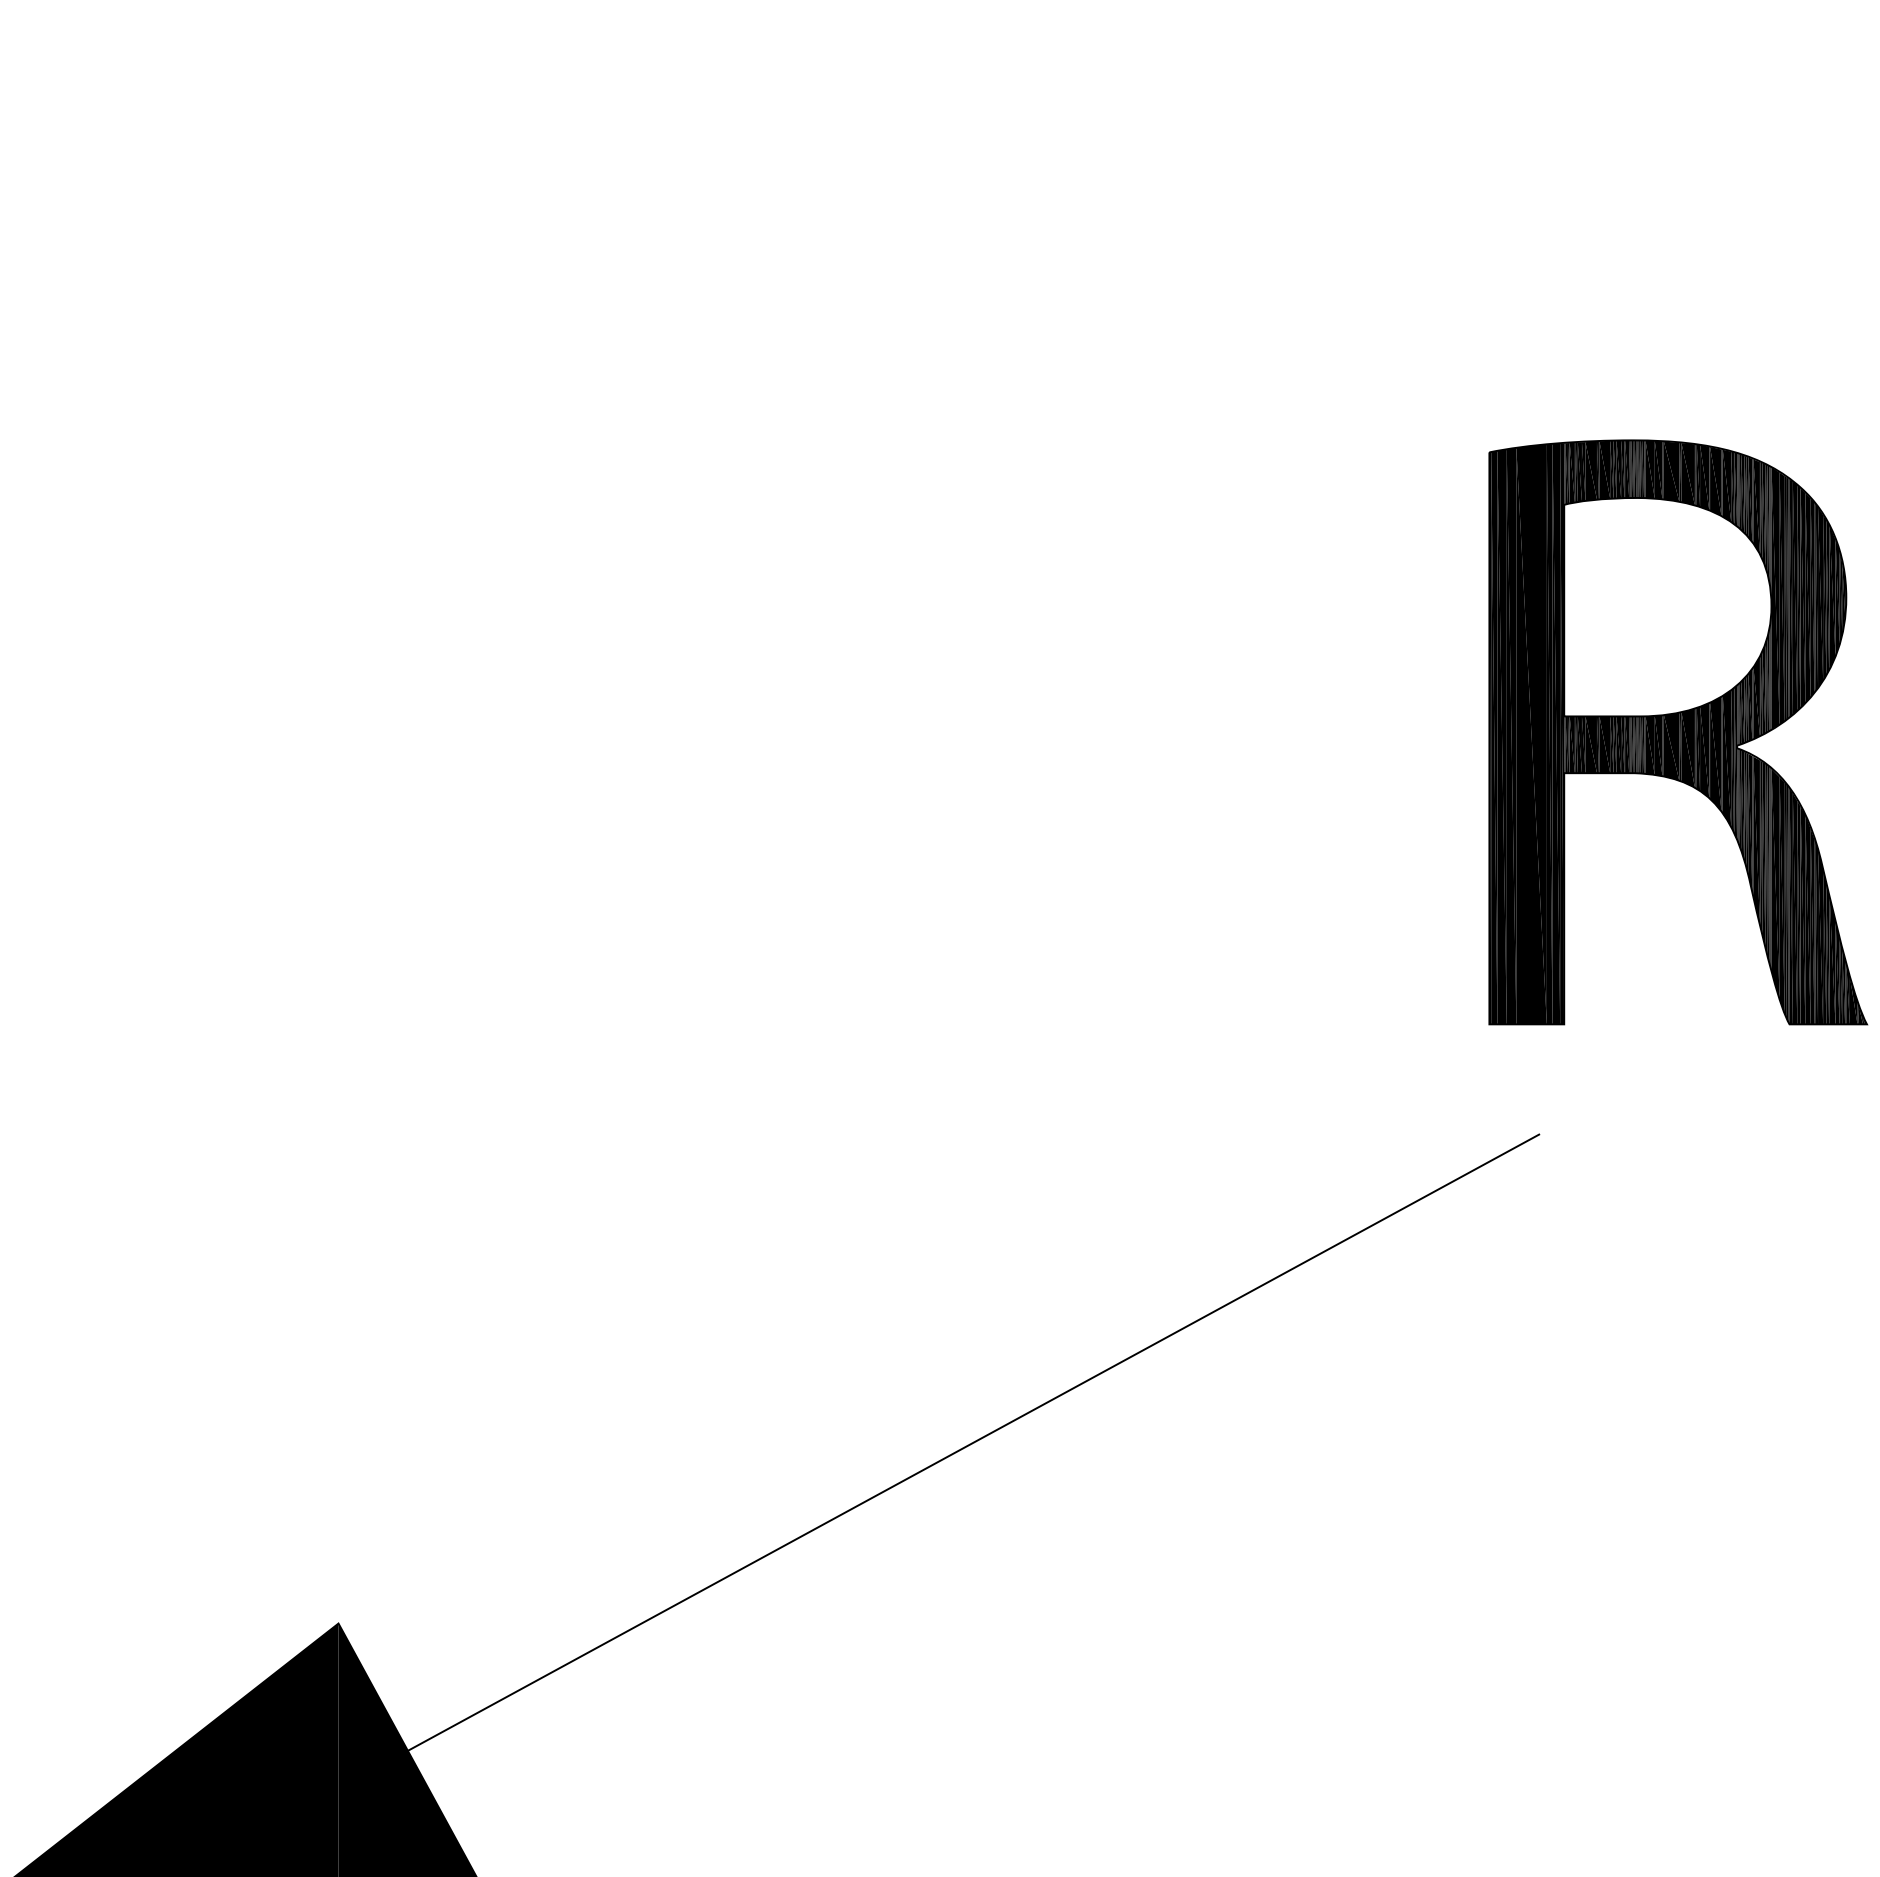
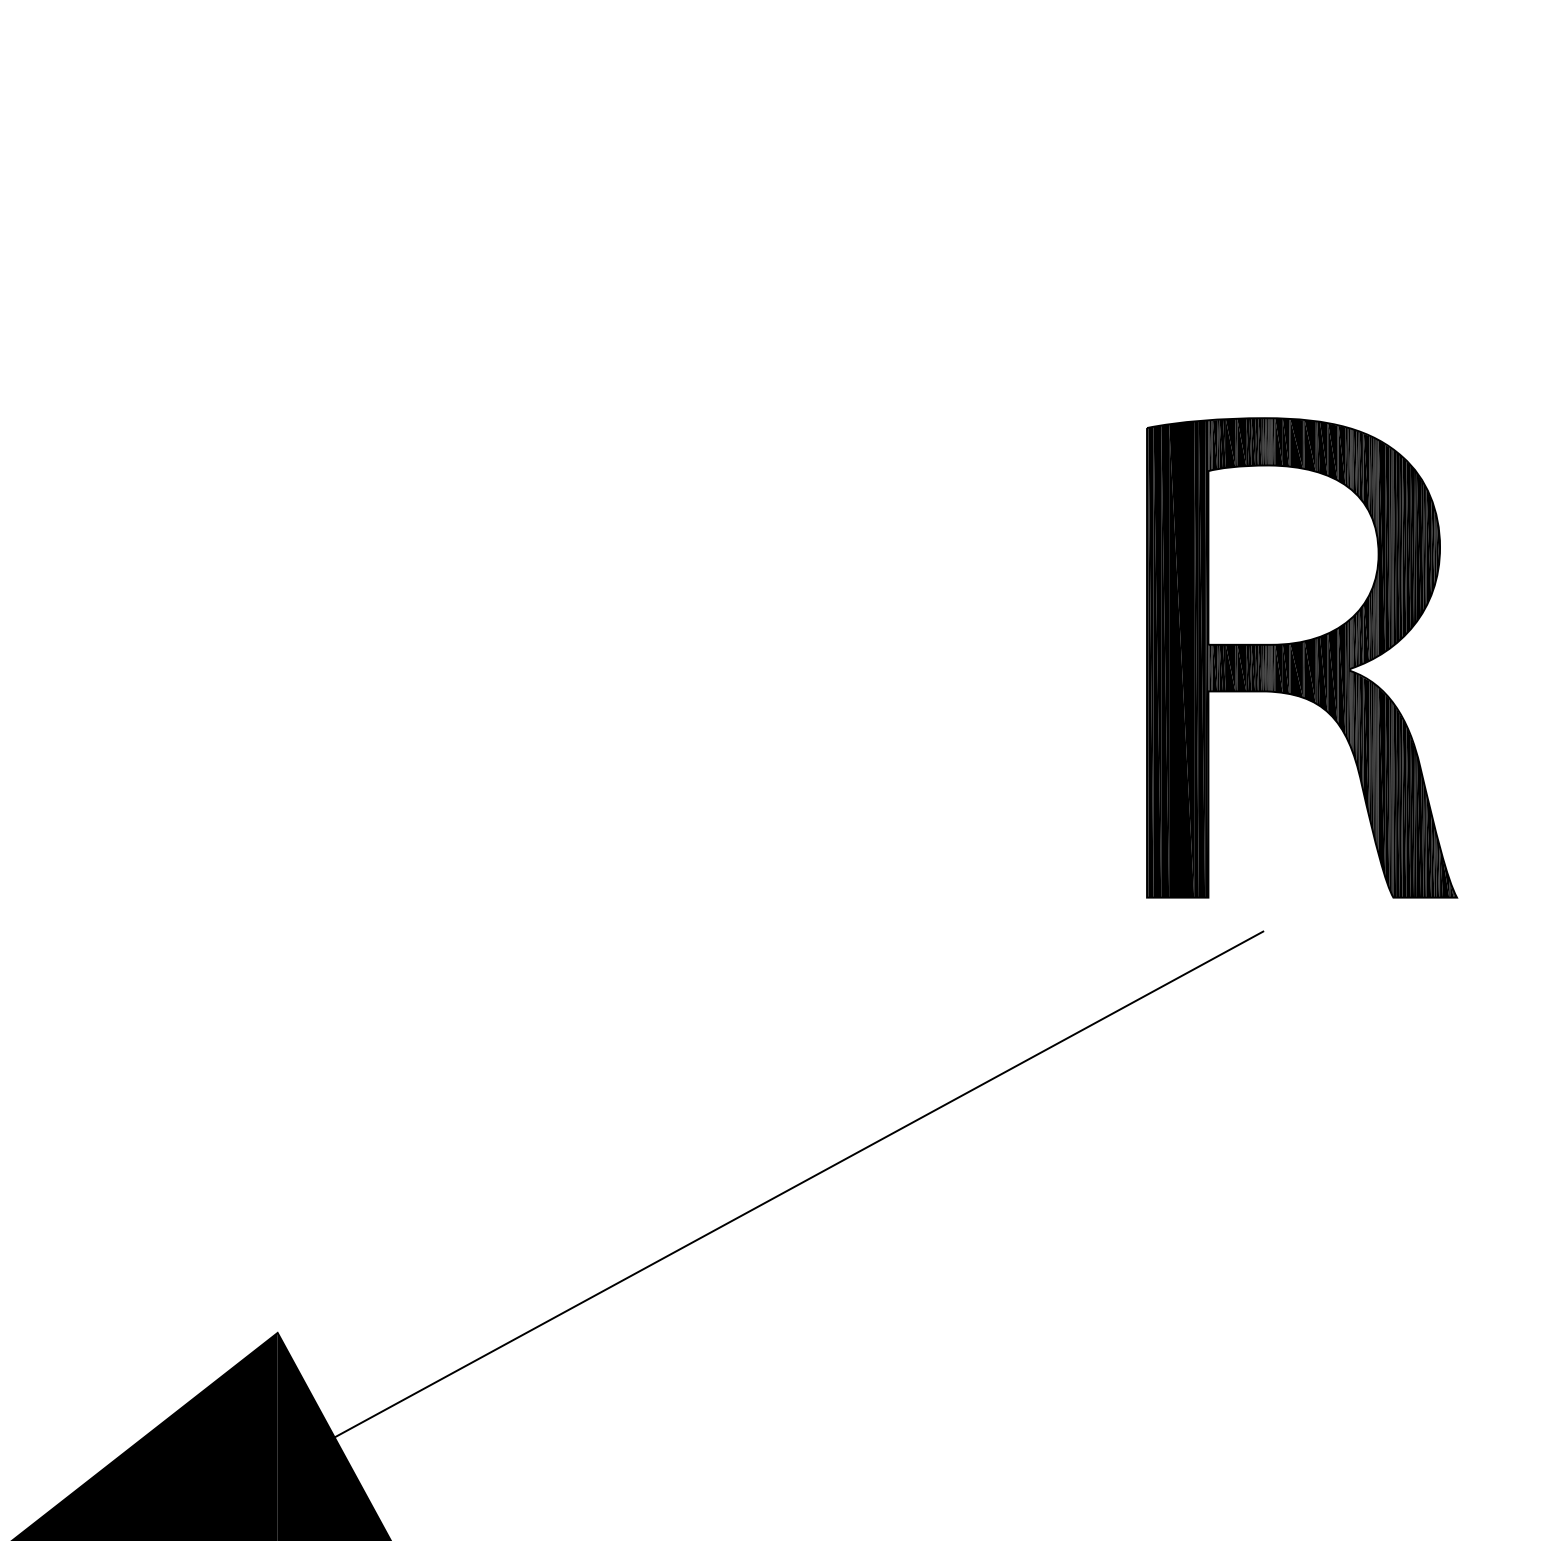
part: (1678, 732) -> (1302, 658), moved

